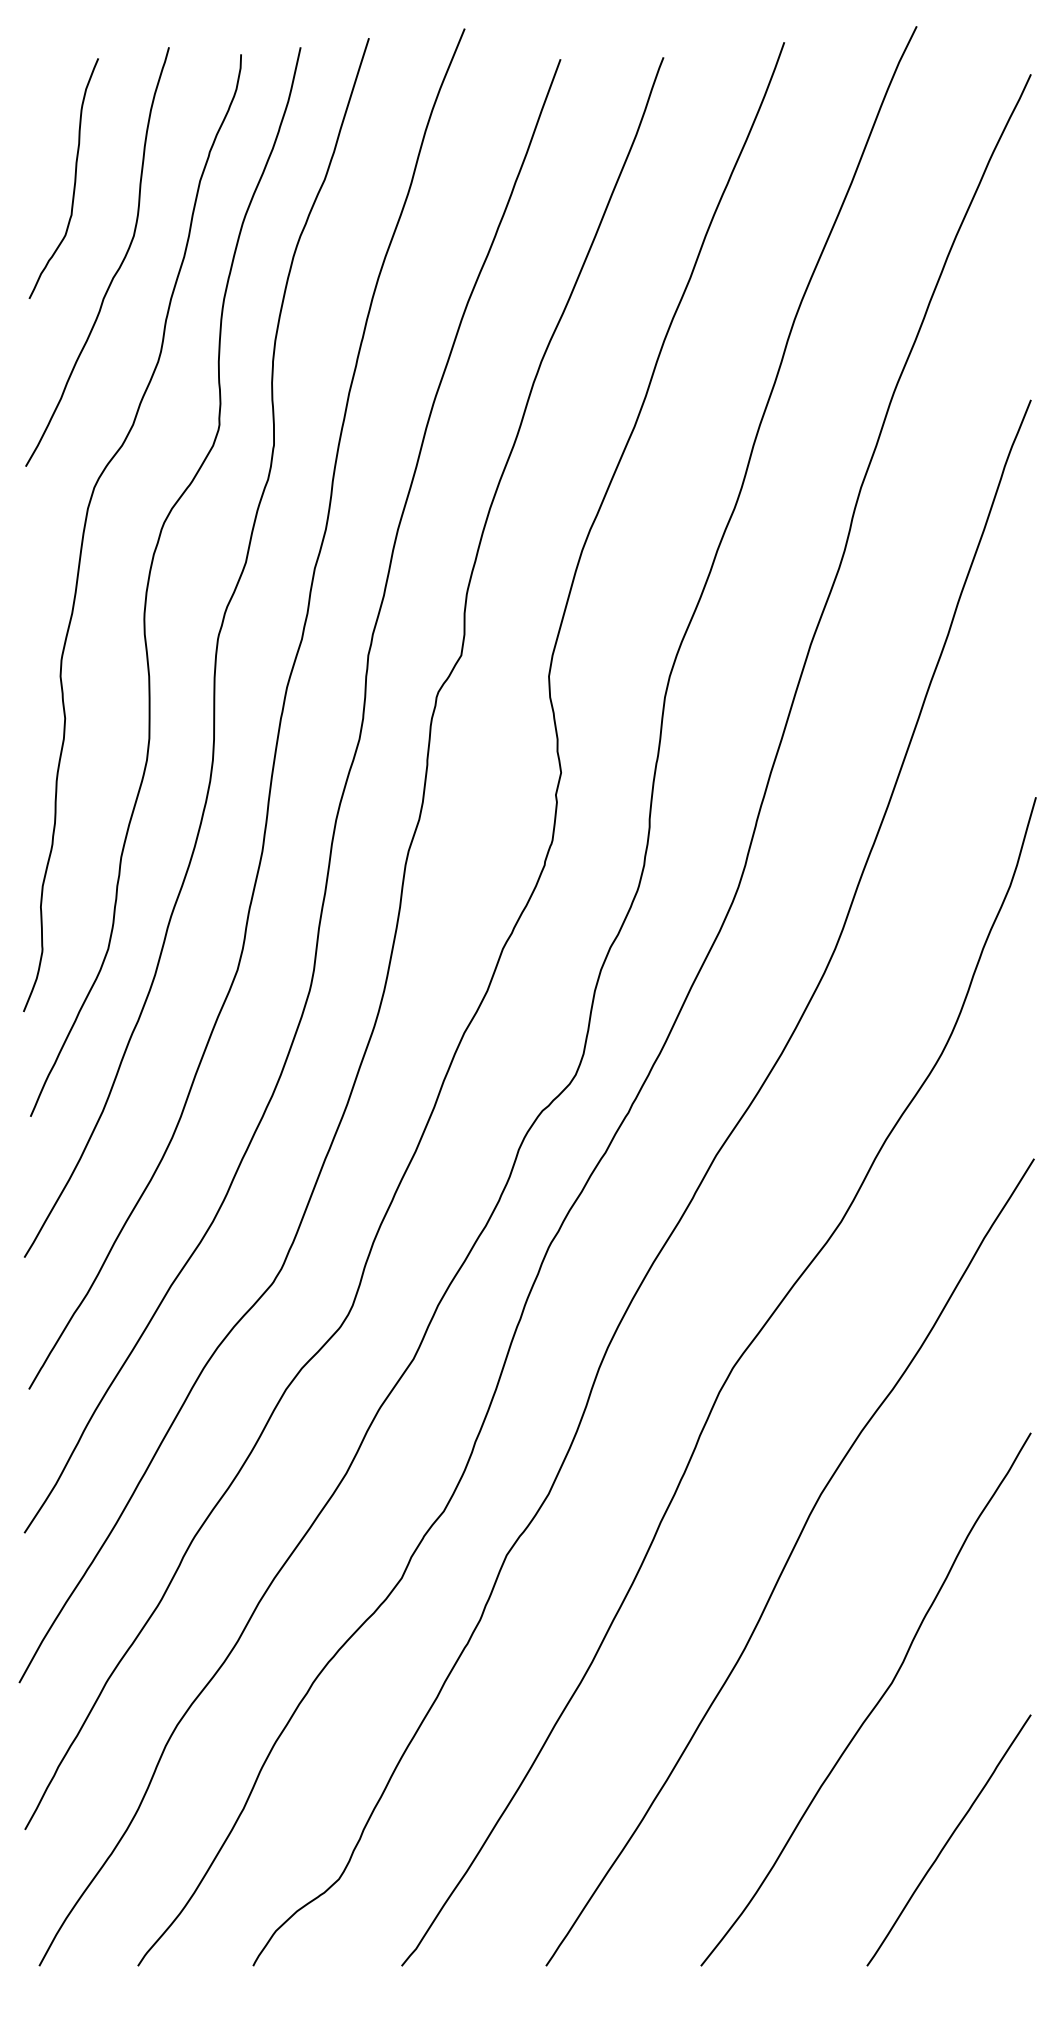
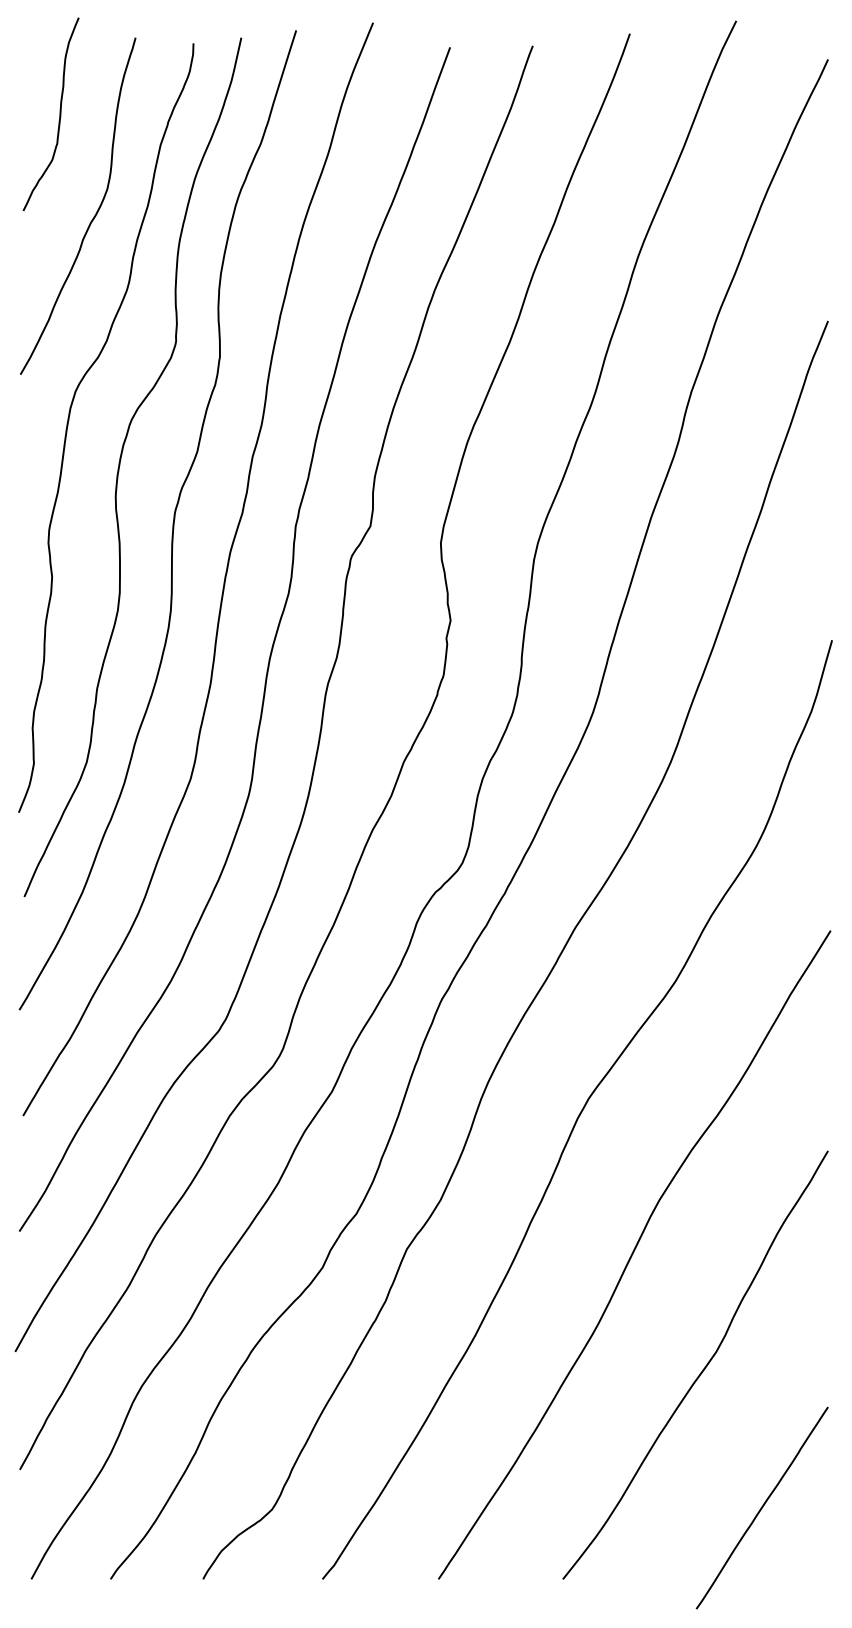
curve: (74, 178) -> (59, 114), moved
curve: (948, 1840) -> (761, 1508), moved

